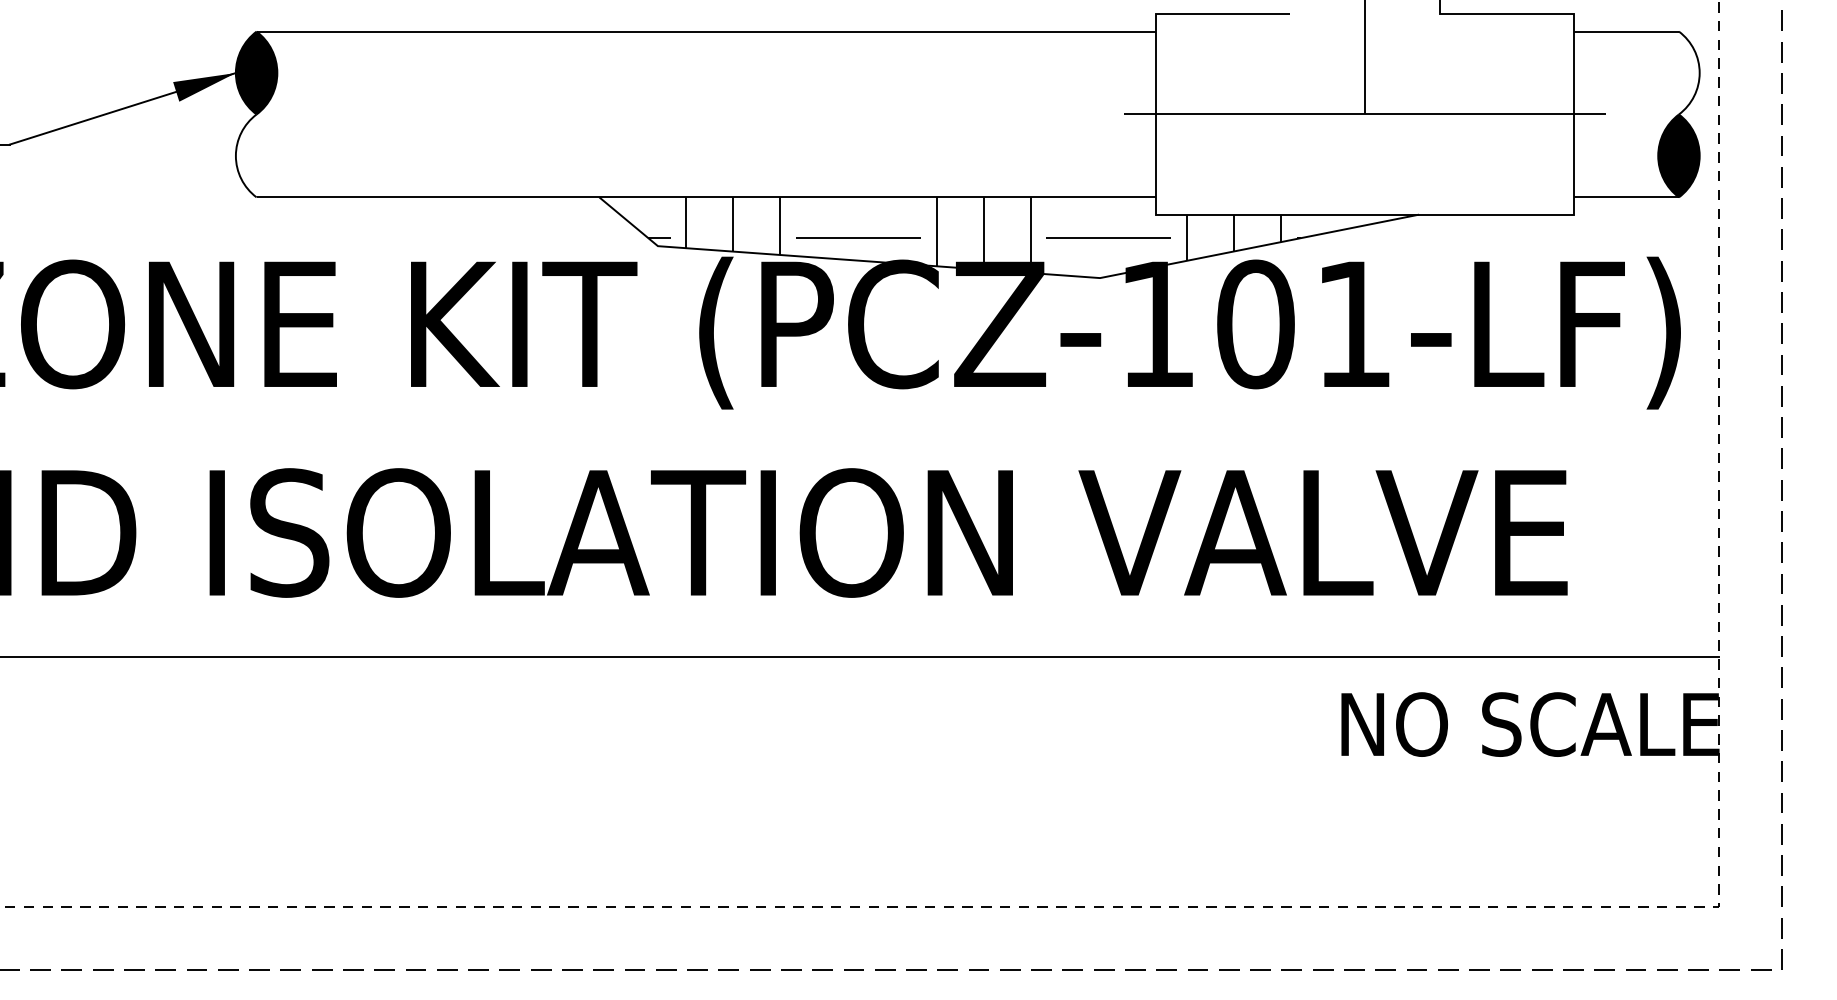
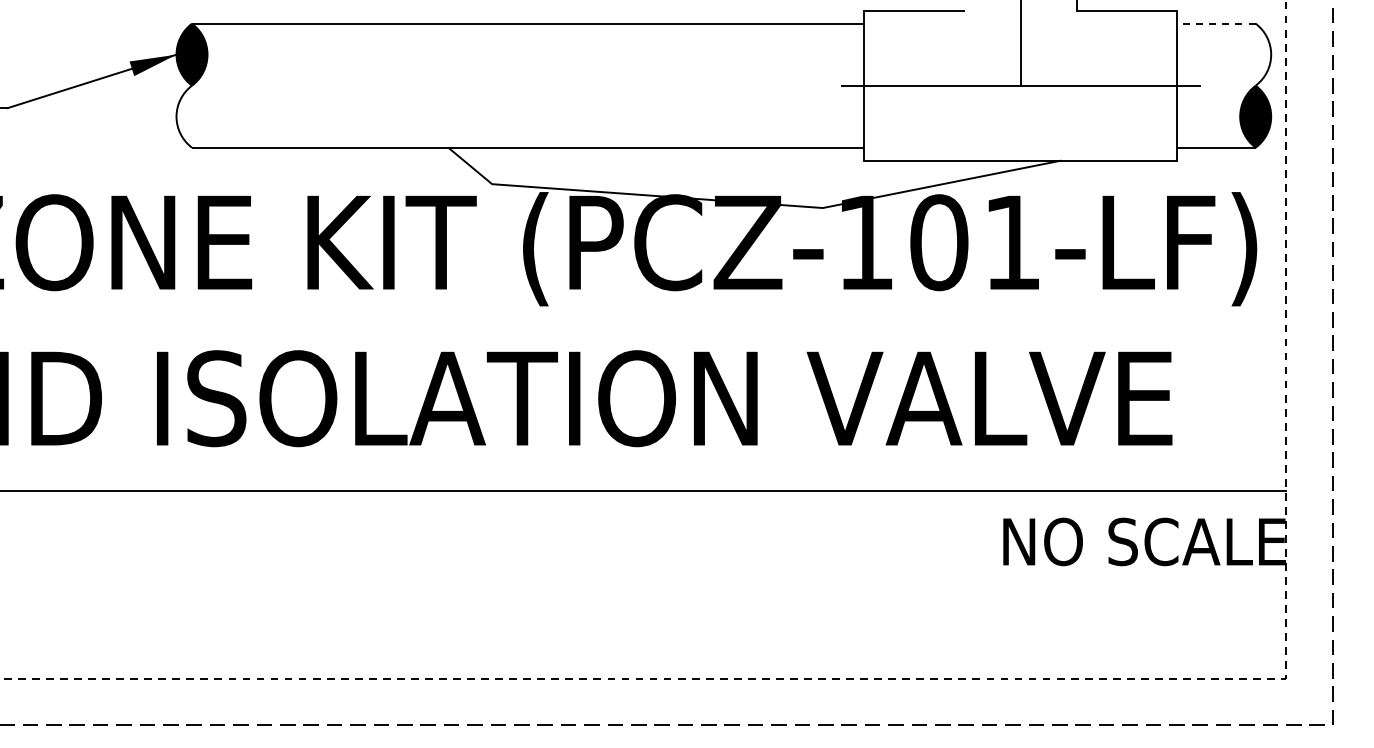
line: (1626, 31) -> (1216, 23), solid -> dashed
hatch: (973, 234) -> (728, 175), removed

